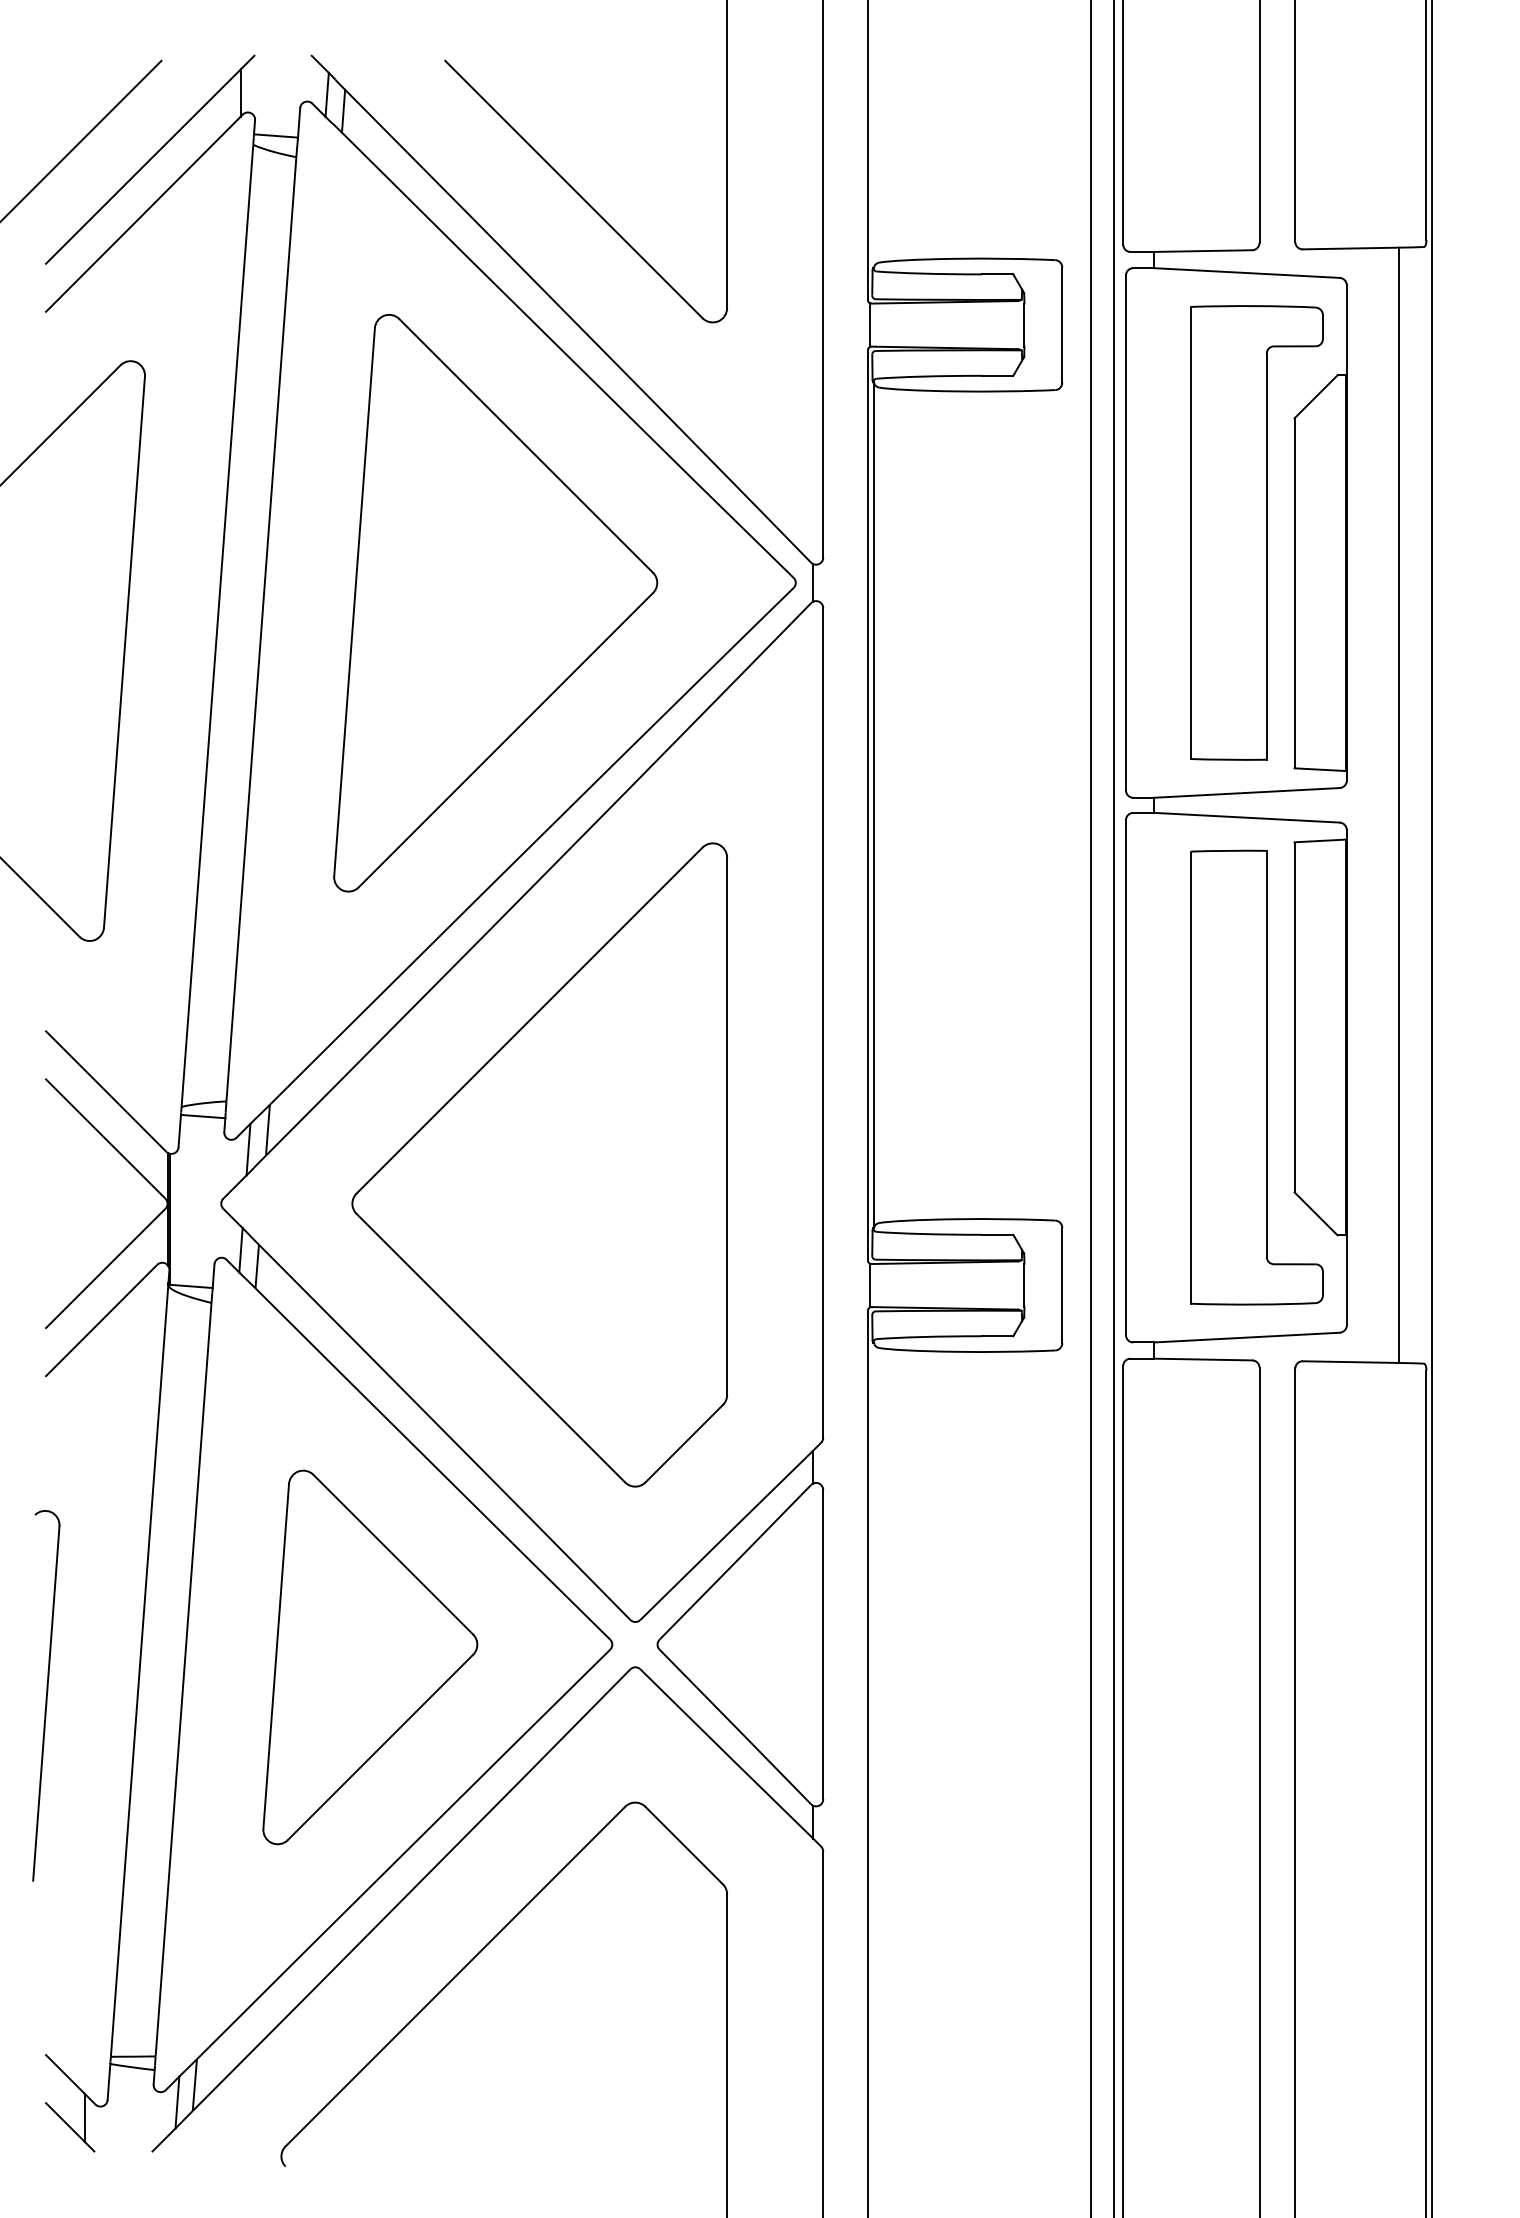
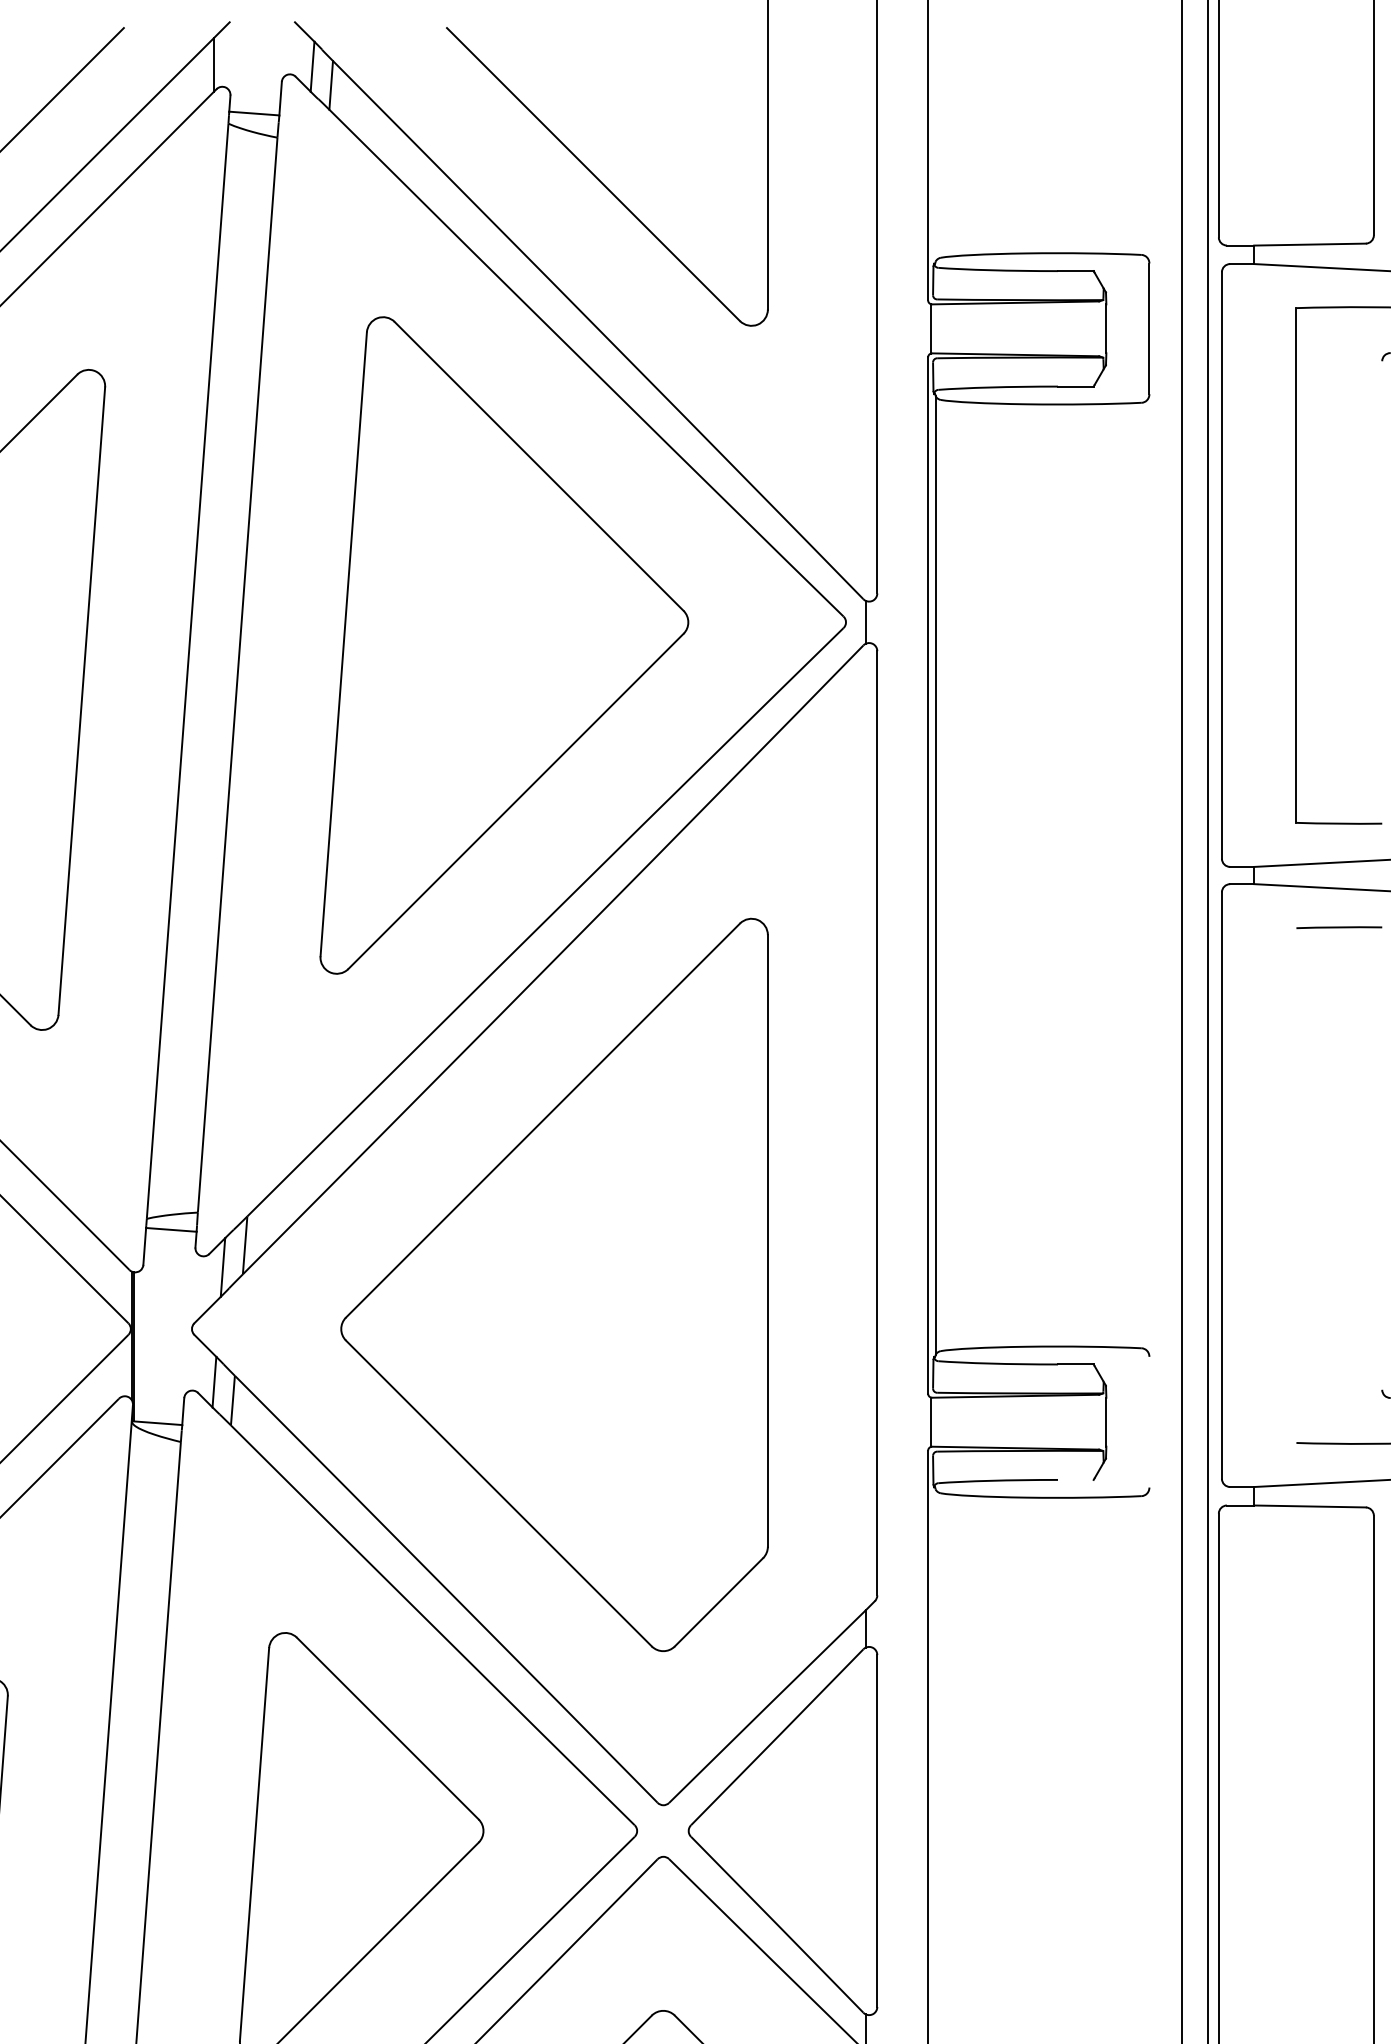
line: (1266, 556) -> (1381, 592), removed
line: (1266, 1053) -> (1381, 1158), removed
line: (1191, 1077) -> (1296, 1185), removed
line: (1062, 1285) -> (1149, 1422), removed
line: (997, 1336) -> (1075, 1480), removed

